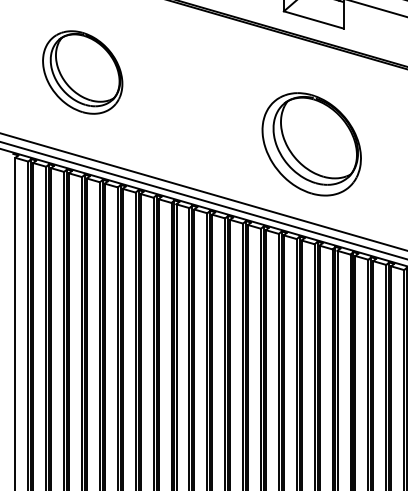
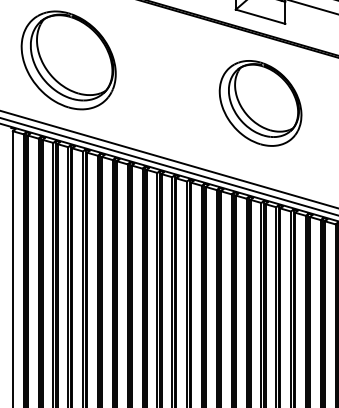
part: (82, 72) -> (68, 60), size x1.43
part: (311, 144) -> (260, 103), moved

